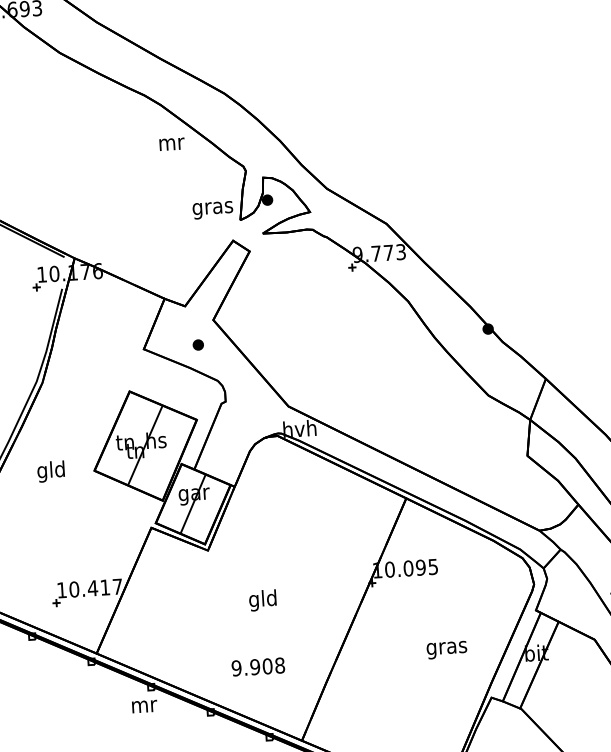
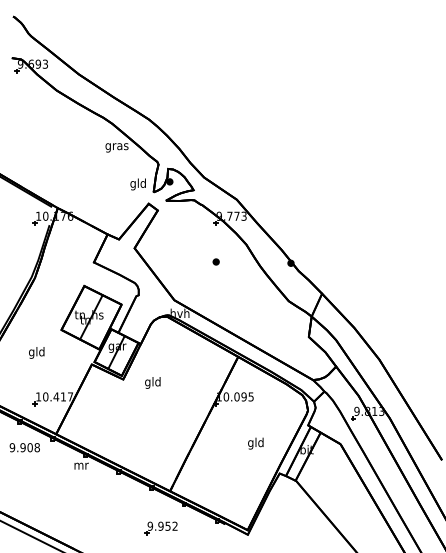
text: (170, 145) -> (116, 147), mr -> gras
text: (211, 208) -> (137, 184), gras -> gld
part: (197, 344) -> (215, 261), moved
text: (50, 470) -> (36, 352), moved
text: (262, 599) -> (152, 382), moved
text: (445, 647) -> (255, 443), gras -> gld
text: (257, 666) -> (24, 447), moved

